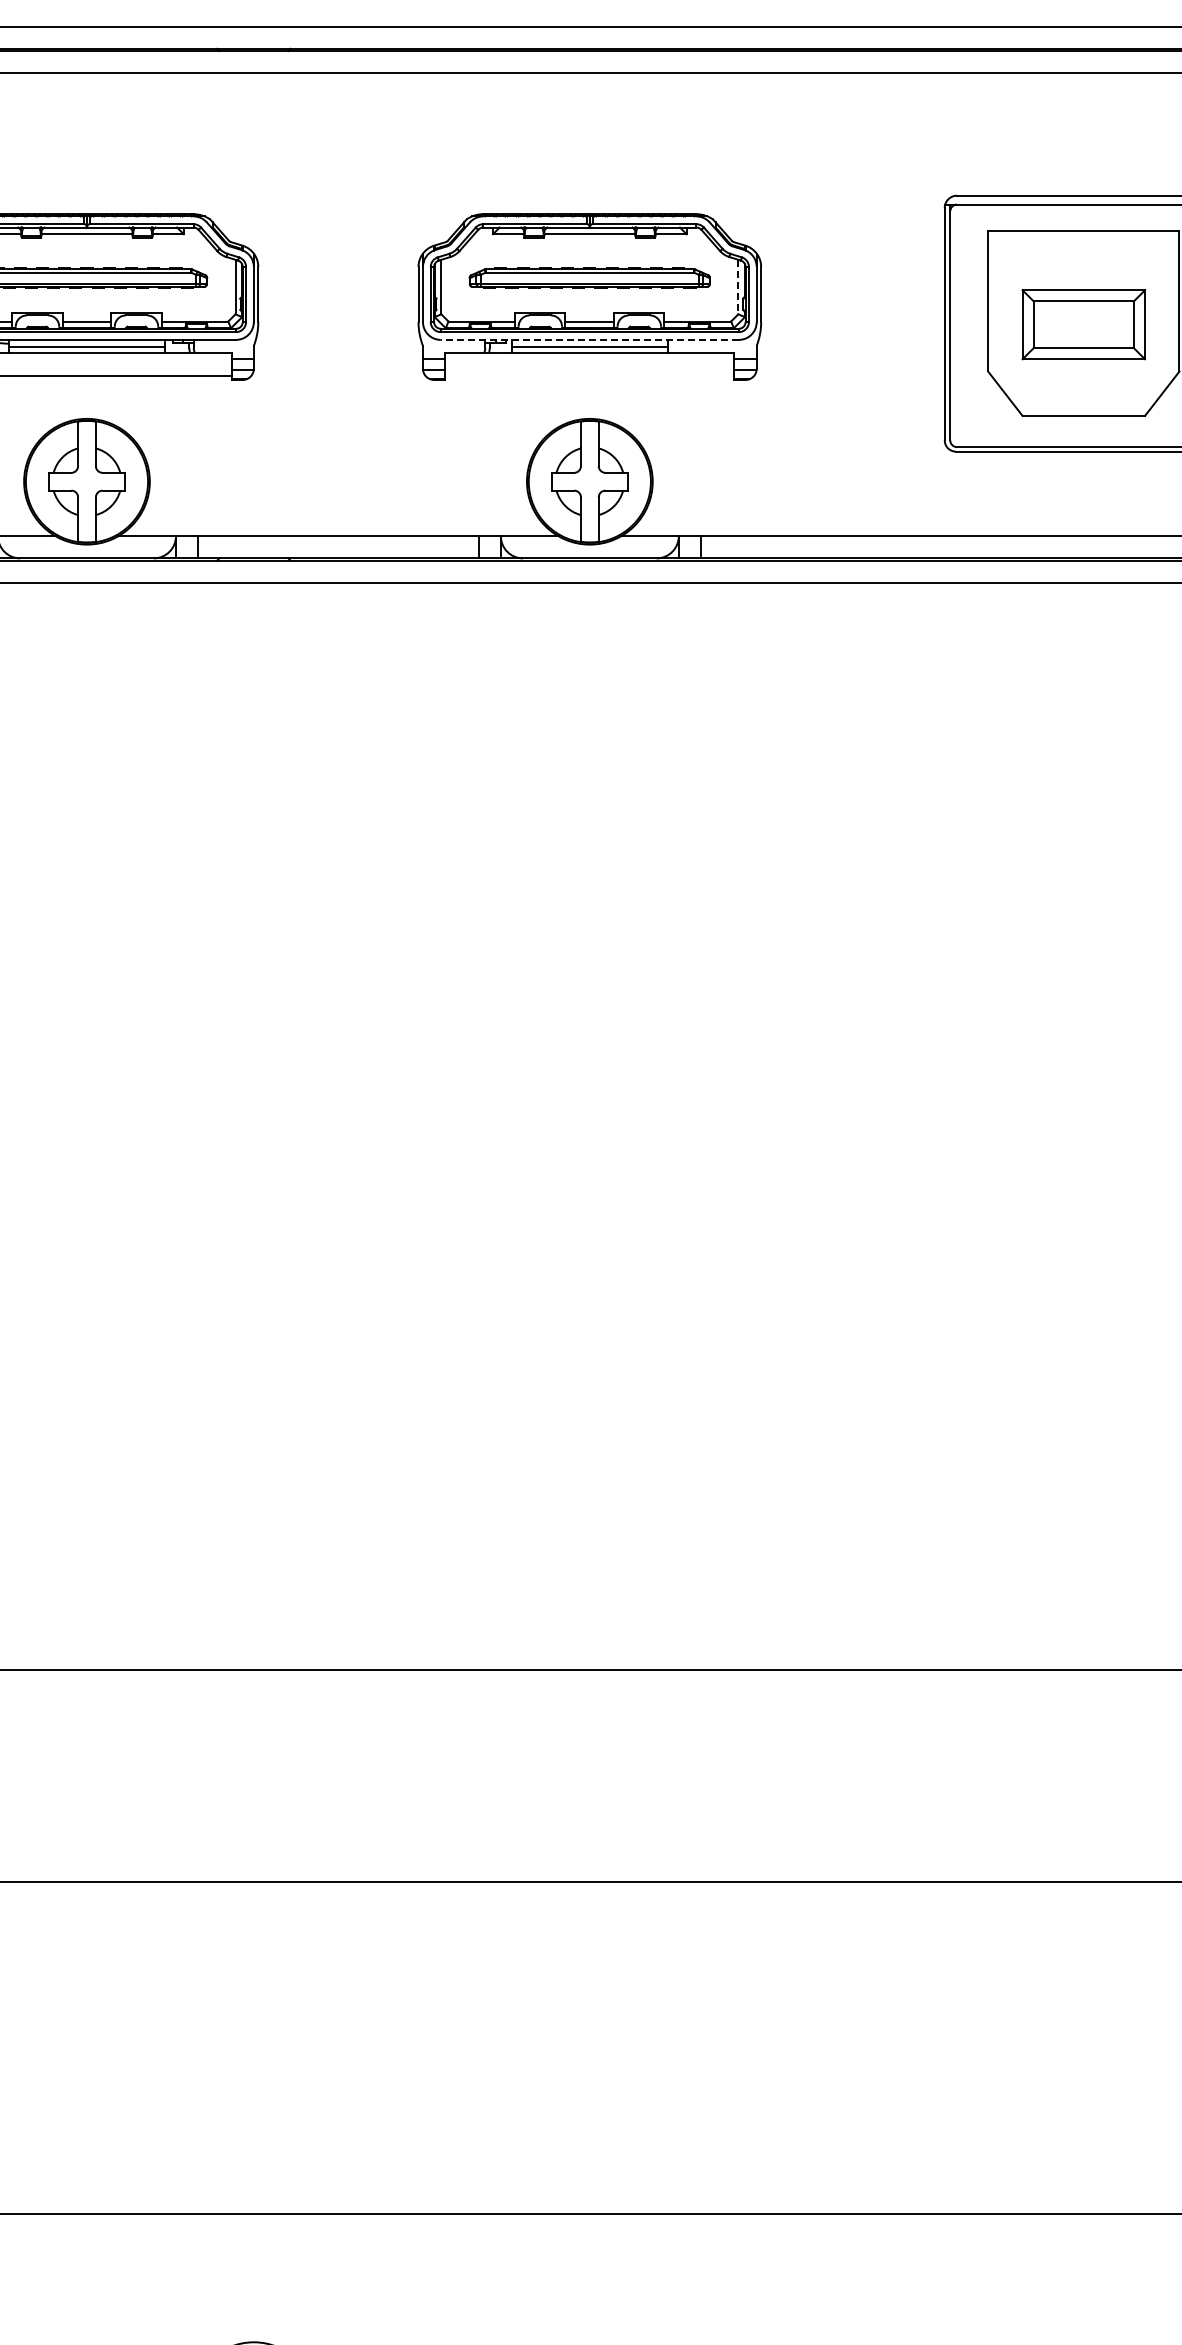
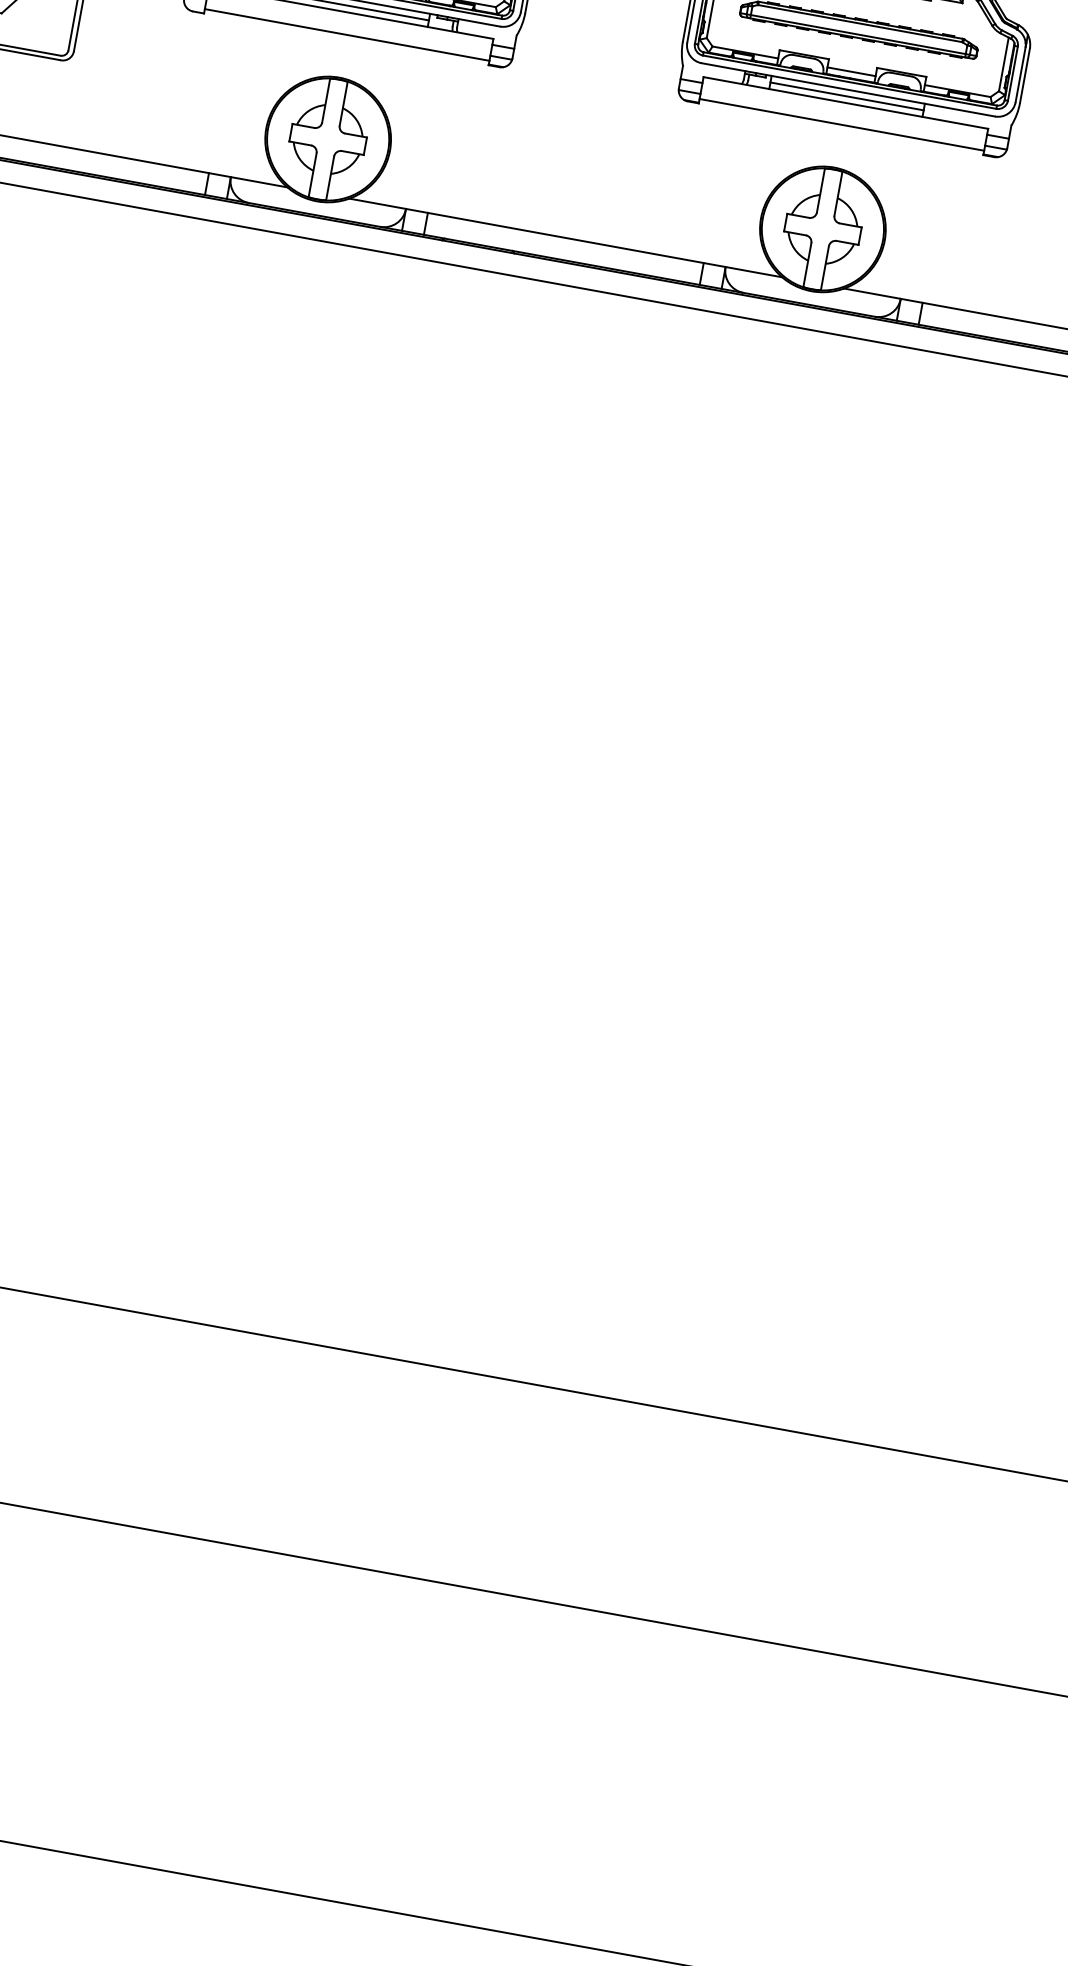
line: (738, 287) -> (1003, 64), dashed -> solid
line: (589, 339) -> (848, 89), dashed -> solid
line: (589, 375) -> (841, 124), added

